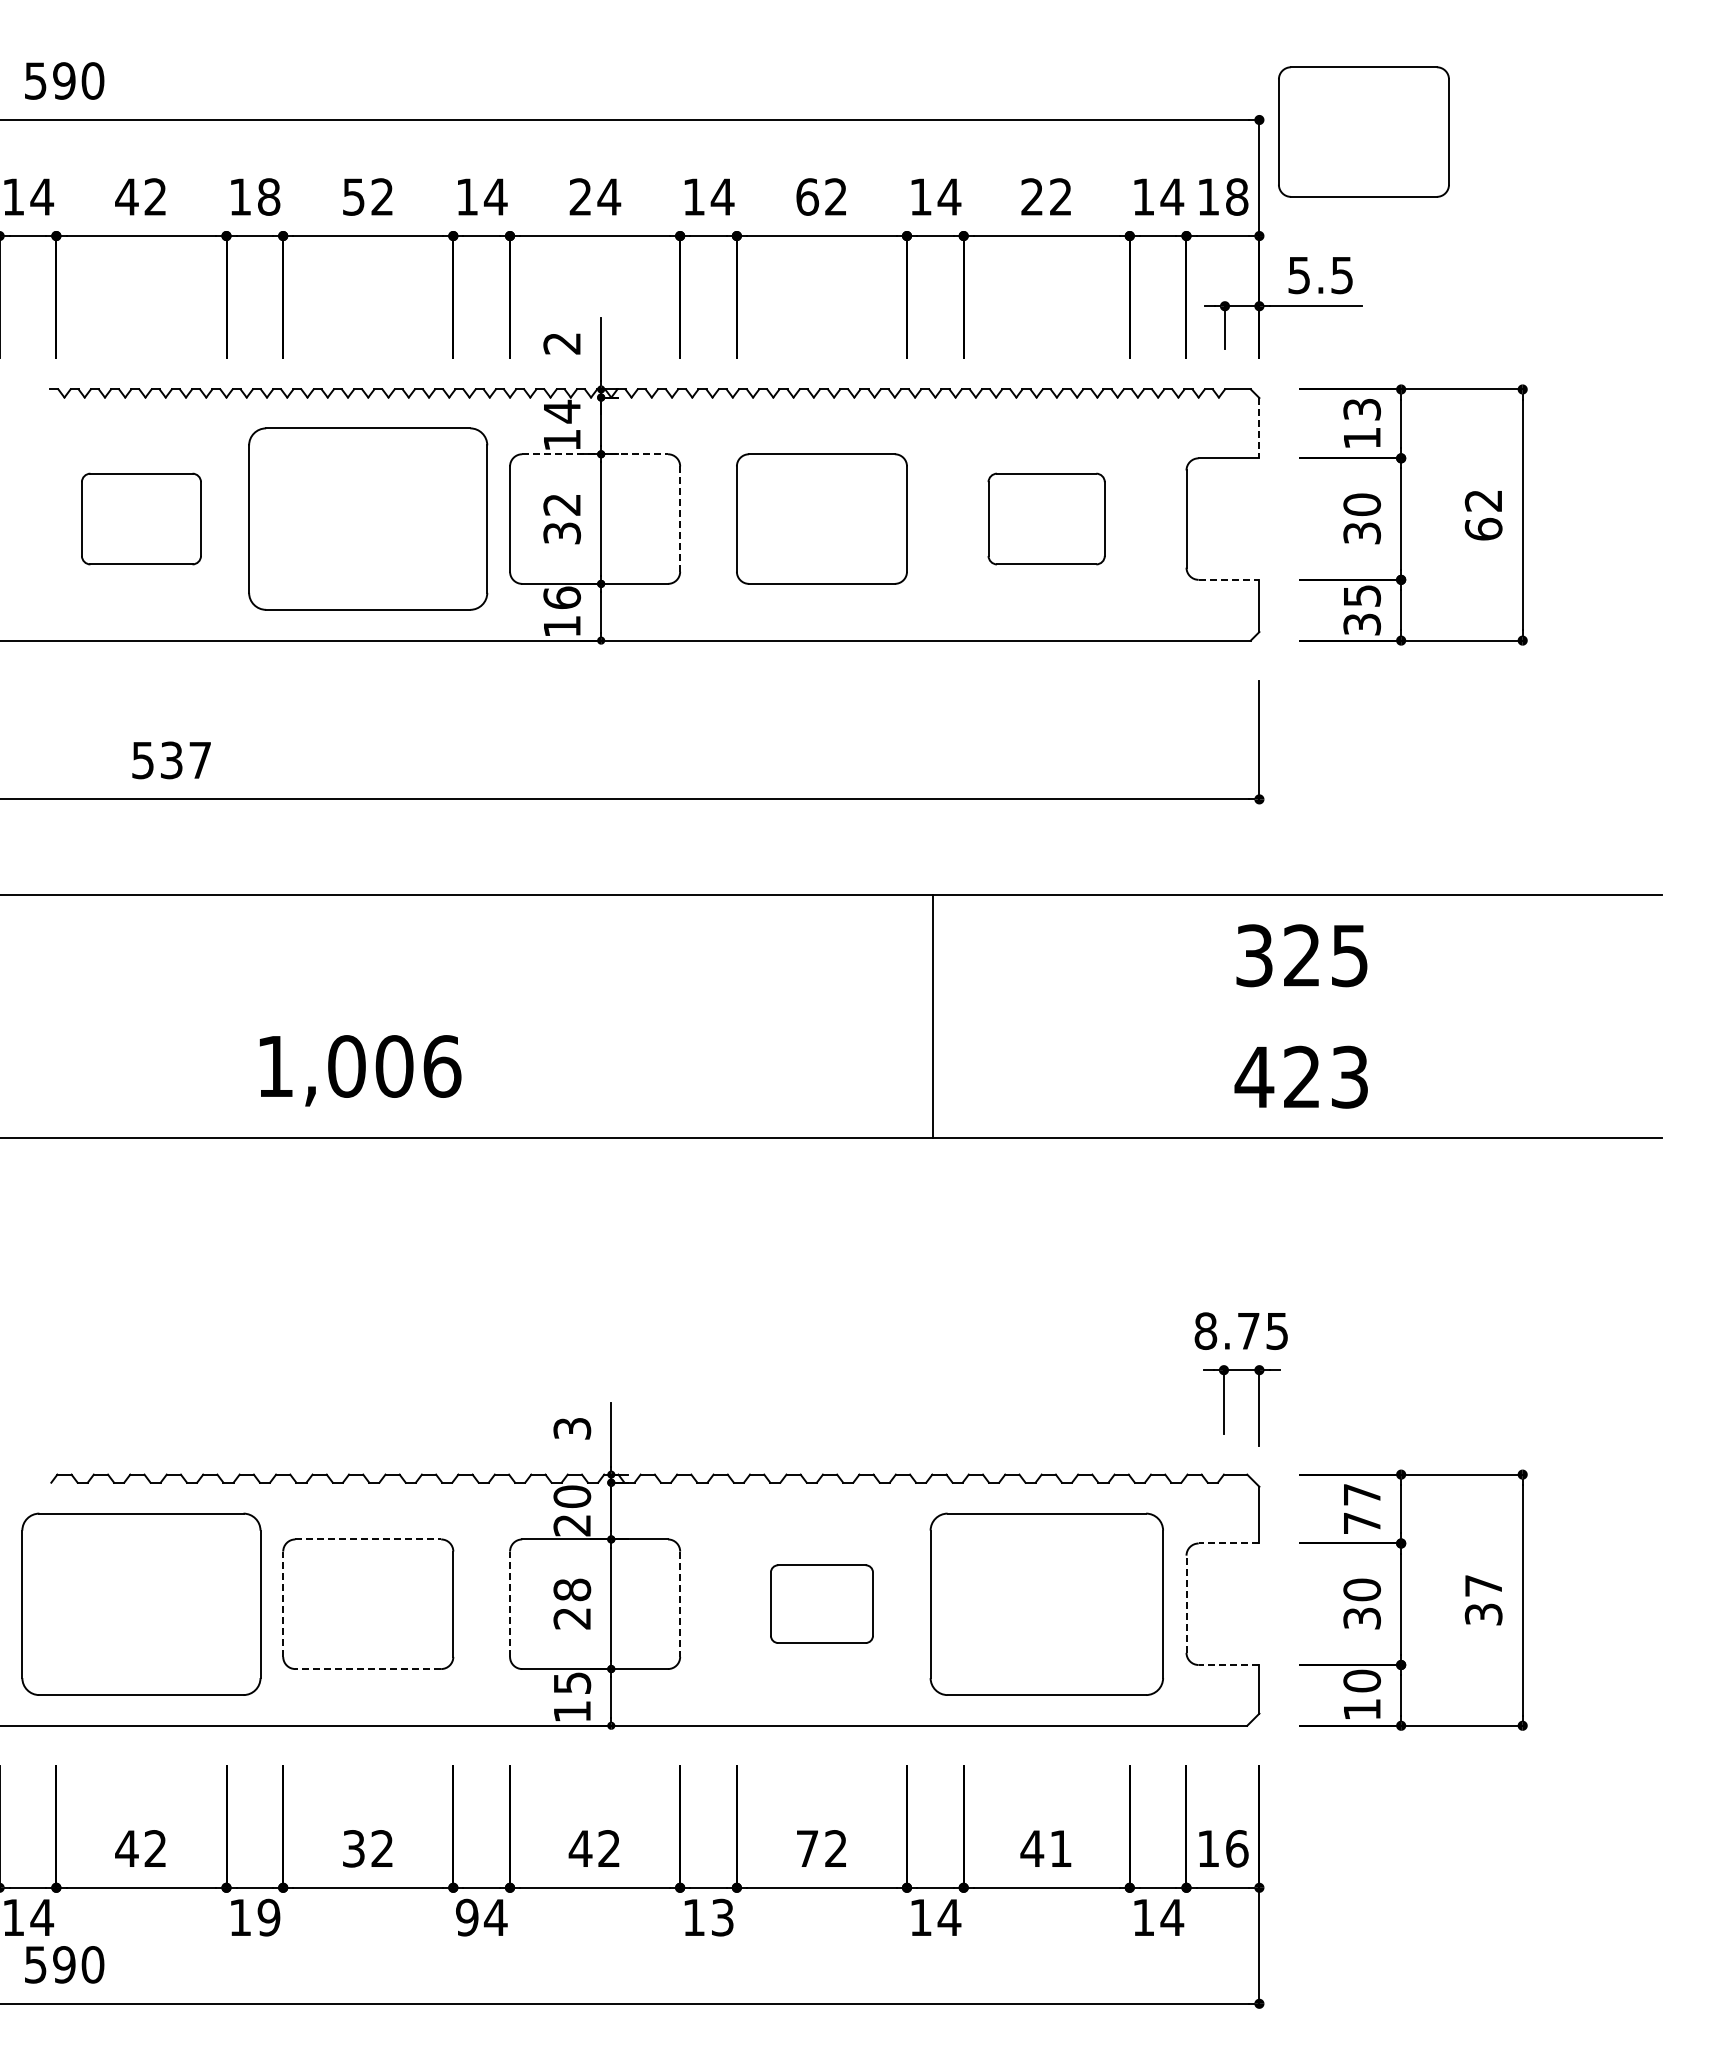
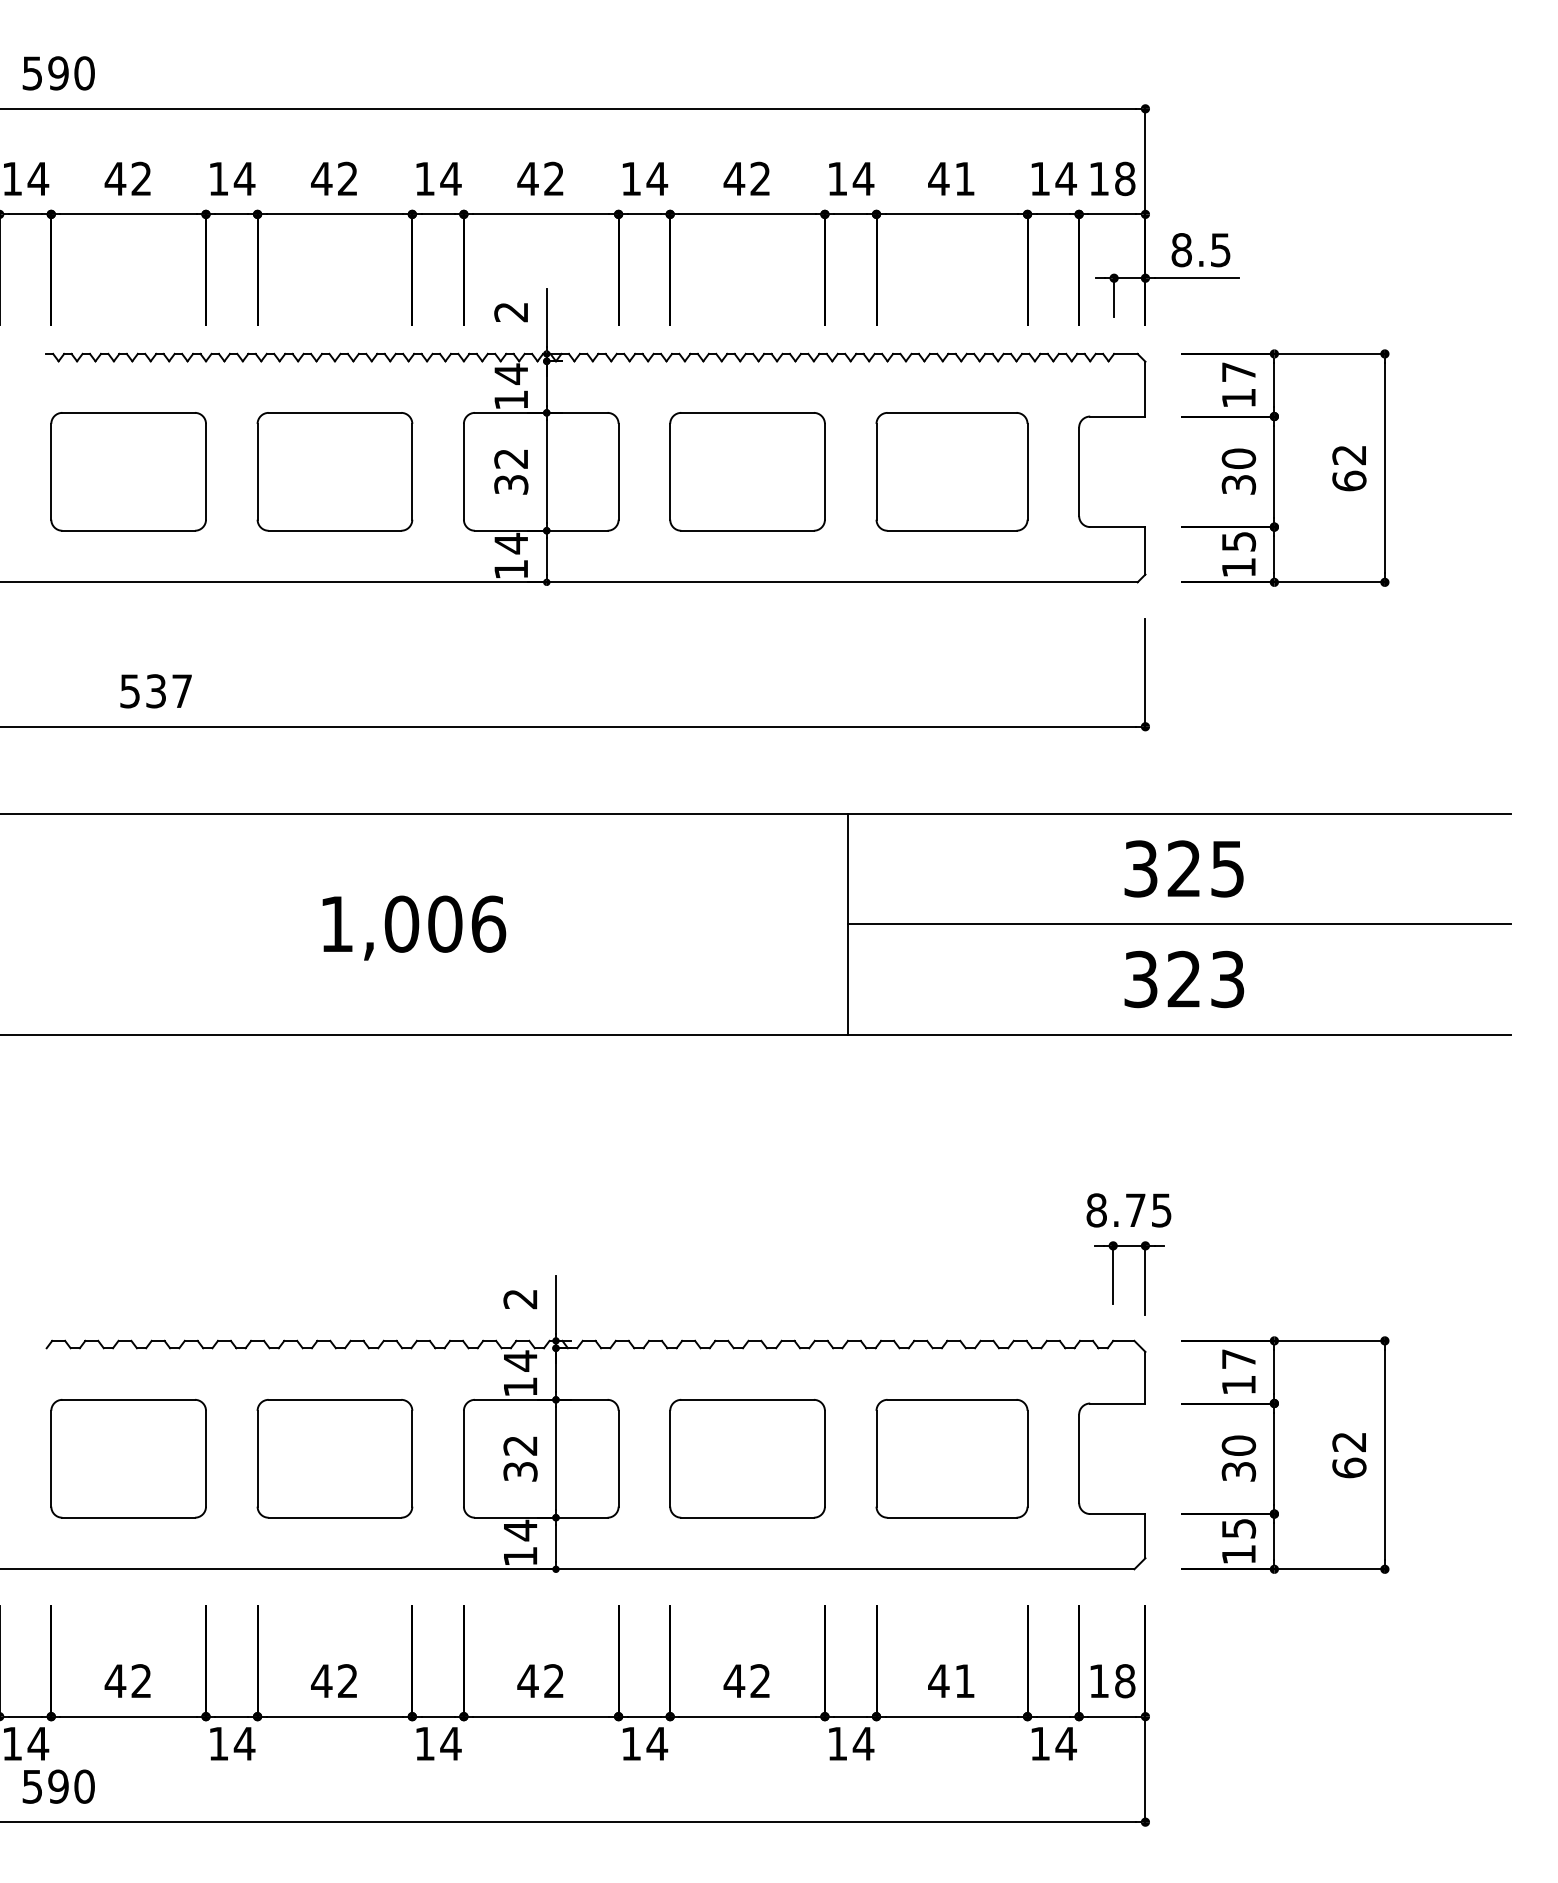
part: (1363, 131) -> (1240, 119), removed
text: (268, 196) -> (244, 178), 18 -> 14
text: (353, 196) -> (321, 178), 52 -> 42
text: (594, 196) -> (540, 178), 24 -> 42
text: (807, 196) -> (734, 178), 62 -> 42
text: (1045, 196) -> (950, 178), 22 -> 41
text: (1299, 275) -> (1181, 250), 5.5 -> 8.5
text: (1362, 409) -> (1239, 372), 13 -> 17
line: (1259, 428) -> (1145, 389), dashed -> solid
line: (595, 454) -> (541, 413), dashed -> solid
part: (141, 518) -> (128, 471), size x1.43
part: (368, 518) -> (335, 471), size x0.71
part: (1046, 518) -> (951, 471), size x1.43
line: (680, 519) -> (618, 472), dashed -> solid
line: (1229, 579) -> (1118, 526), dashed -> solid
text: (562, 597) -> (511, 543), 16 -> 14
text: (1362, 624) -> (1239, 567), 35 -> 15
line: (1296, 1016) -> (1179, 924), added
text: (360, 1070) -> (414, 927), moved
text: (1254, 1076) -> (1140, 978), 423 -> 323
text: (572, 1428) -> (520, 1298), 3 -> 2
text: (572, 1510) -> (520, 1373), 20 -> 14
text: (1362, 1522) -> (1239, 1384), 77 -> 17
line: (368, 1539) -> (335, 1399), dashed -> solid
line: (1228, 1543) -> (1117, 1403), dashed -> solid
text: (1483, 1600) -> (1349, 1455), 37 -> 62
part: (141, 1603) -> (128, 1458), size x0.71
text: (572, 1603) -> (520, 1458), 28 -> 32
part: (821, 1603) -> (747, 1458), size x1.67
part: (1046, 1603) -> (951, 1458), size x0.71
line: (283, 1604) -> (257, 1459), dashed -> solid
line: (510, 1604) -> (464, 1459), dashed -> solid
line: (680, 1604) -> (618, 1459), dashed -> solid
line: (1186, 1604) -> (1079, 1459), dashed -> solid
line: (1228, 1665) -> (1117, 1514), dashed -> solid
line: (368, 1669) -> (335, 1518), dashed -> solid
text: (1362, 1680) -> (1239, 1528), 10 -> 15
text: (572, 1683) -> (520, 1530), 15 -> 14
text: (353, 1848) -> (321, 1680), 32 -> 42
text: (807, 1848) -> (734, 1680), 72 -> 42
text: (1237, 1848) -> (1125, 1680), 16 -> 18
text: (268, 1917) -> (244, 1743), 19 -> 14
text: (467, 1917) -> (425, 1743), 94 -> 14
text: (722, 1917) -> (657, 1743), 13 -> 14

